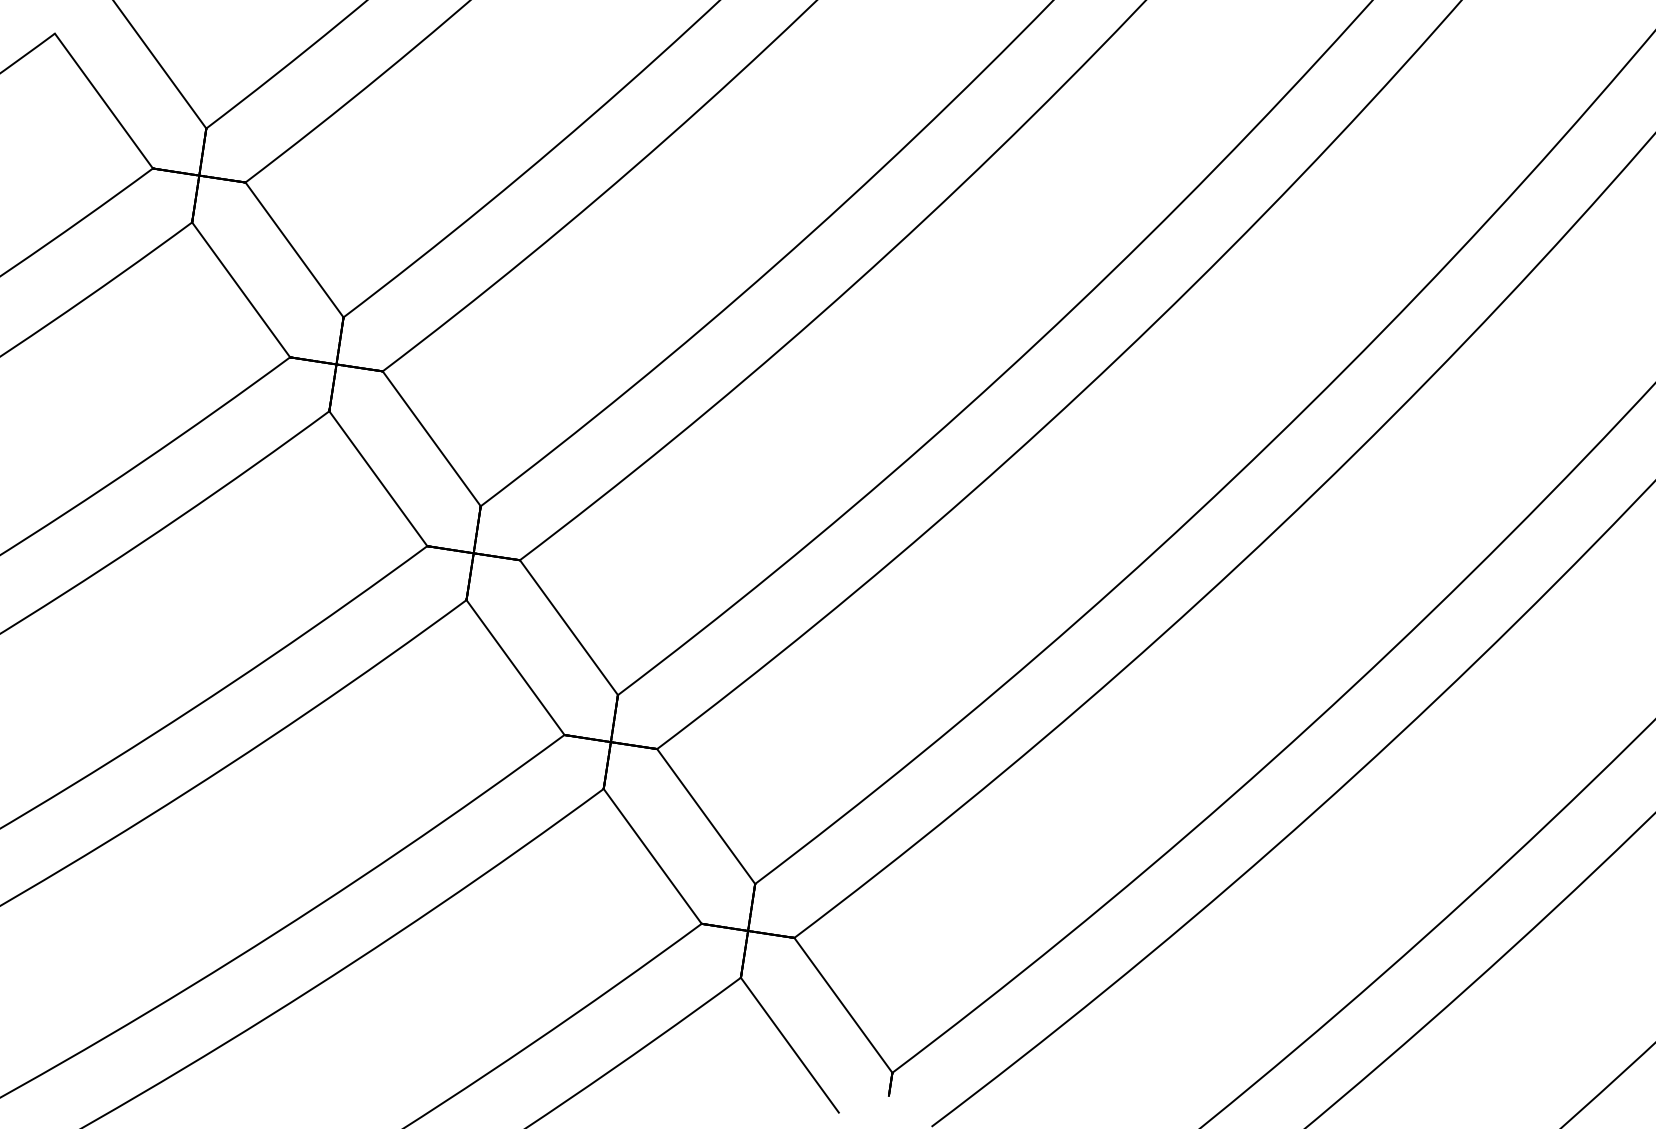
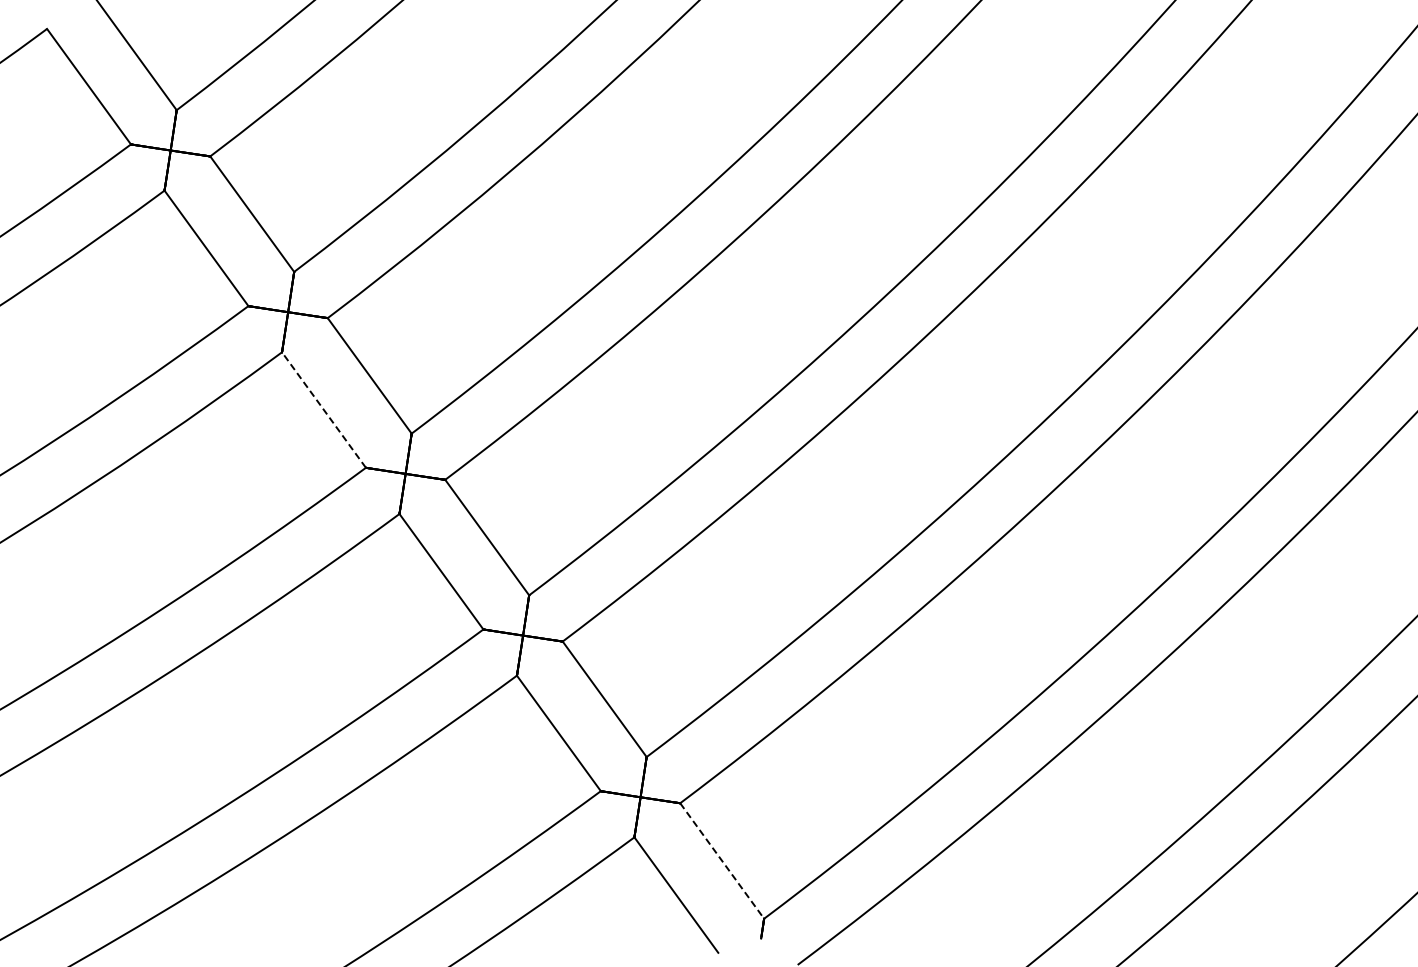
line: (377, 478) -> (323, 409), solid -> dashed
line: (843, 1005) -> (722, 861), solid -> dashed

